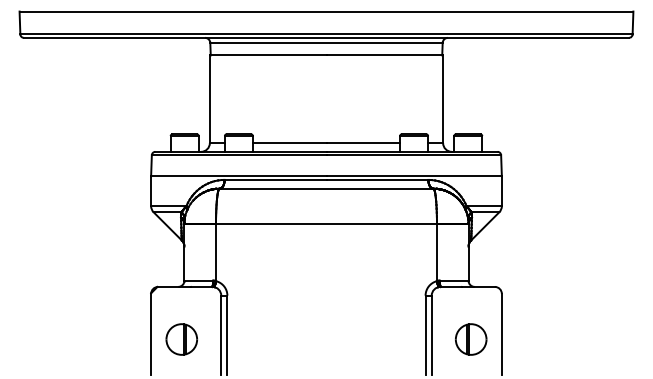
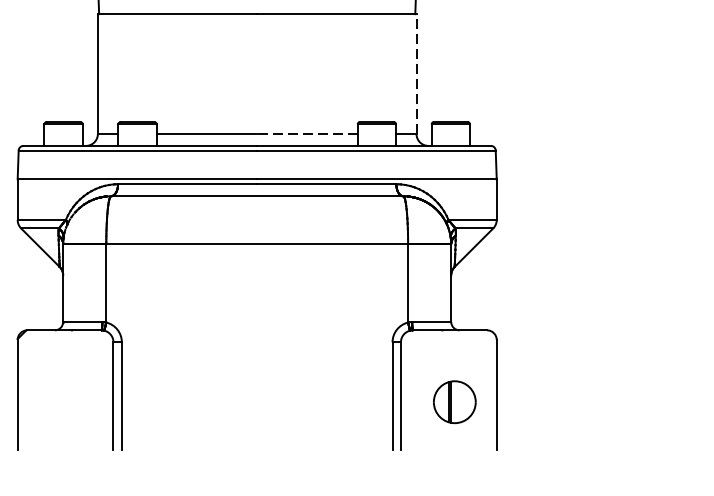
line: (443, 99) -> (417, 74), solid -> dashed
line: (363, 143) -> (307, 134), solid -> dashed
part: (181, 339) -> (59, 402), removed

